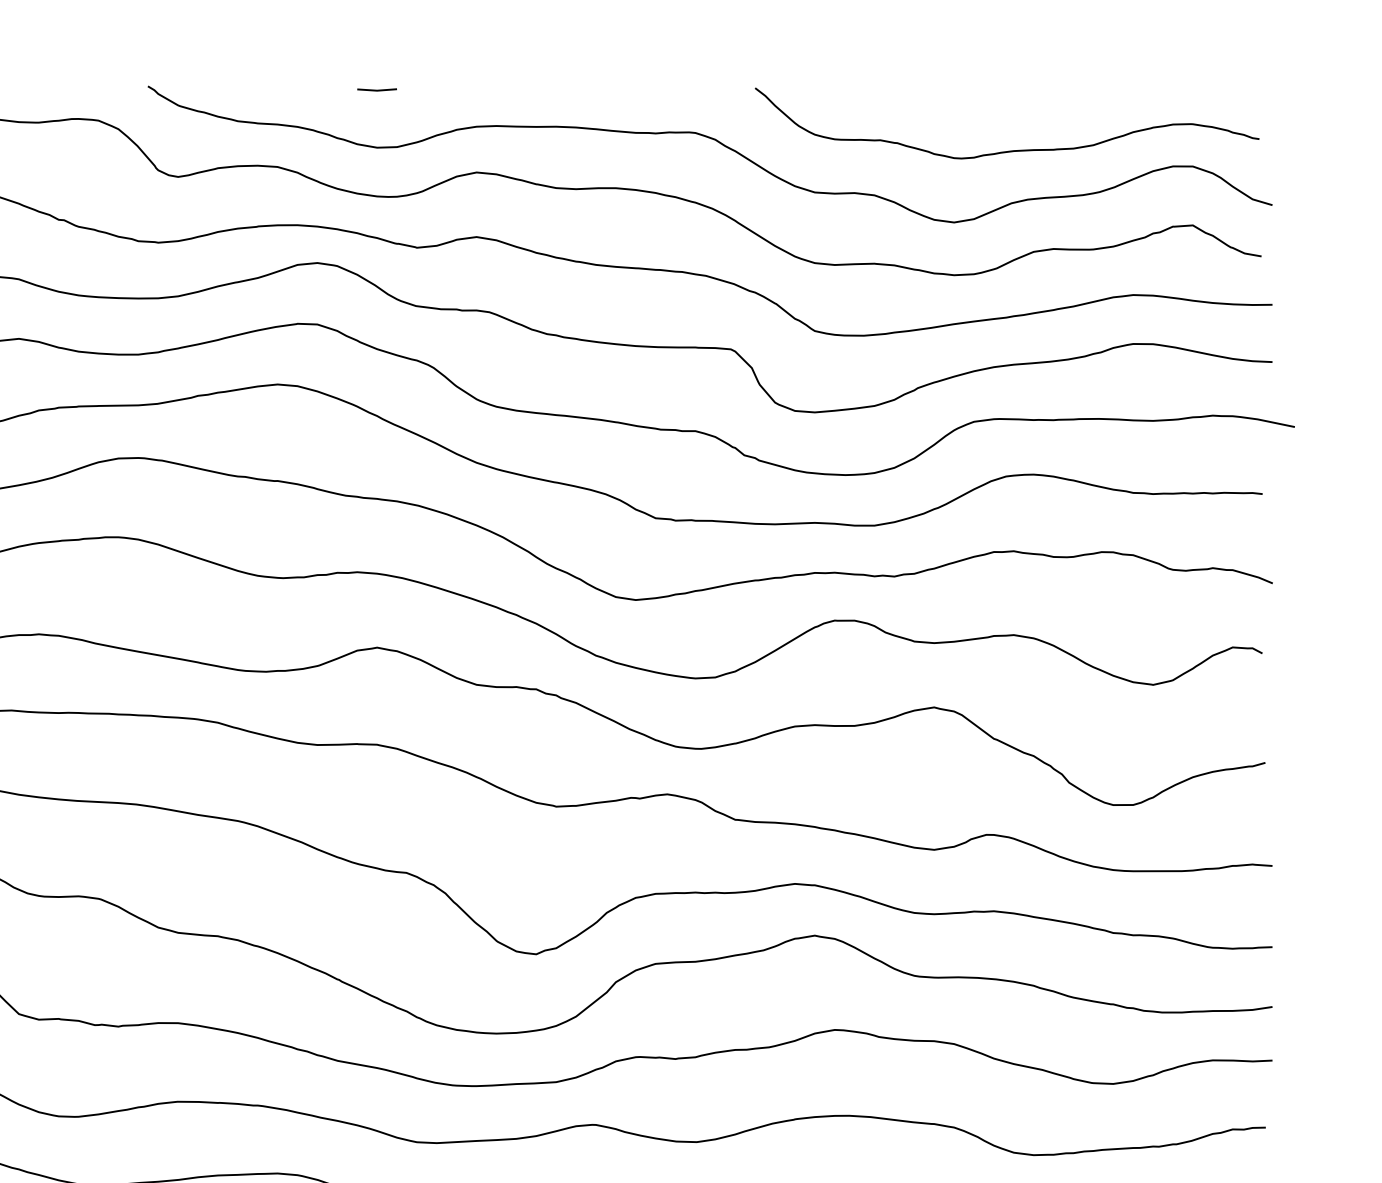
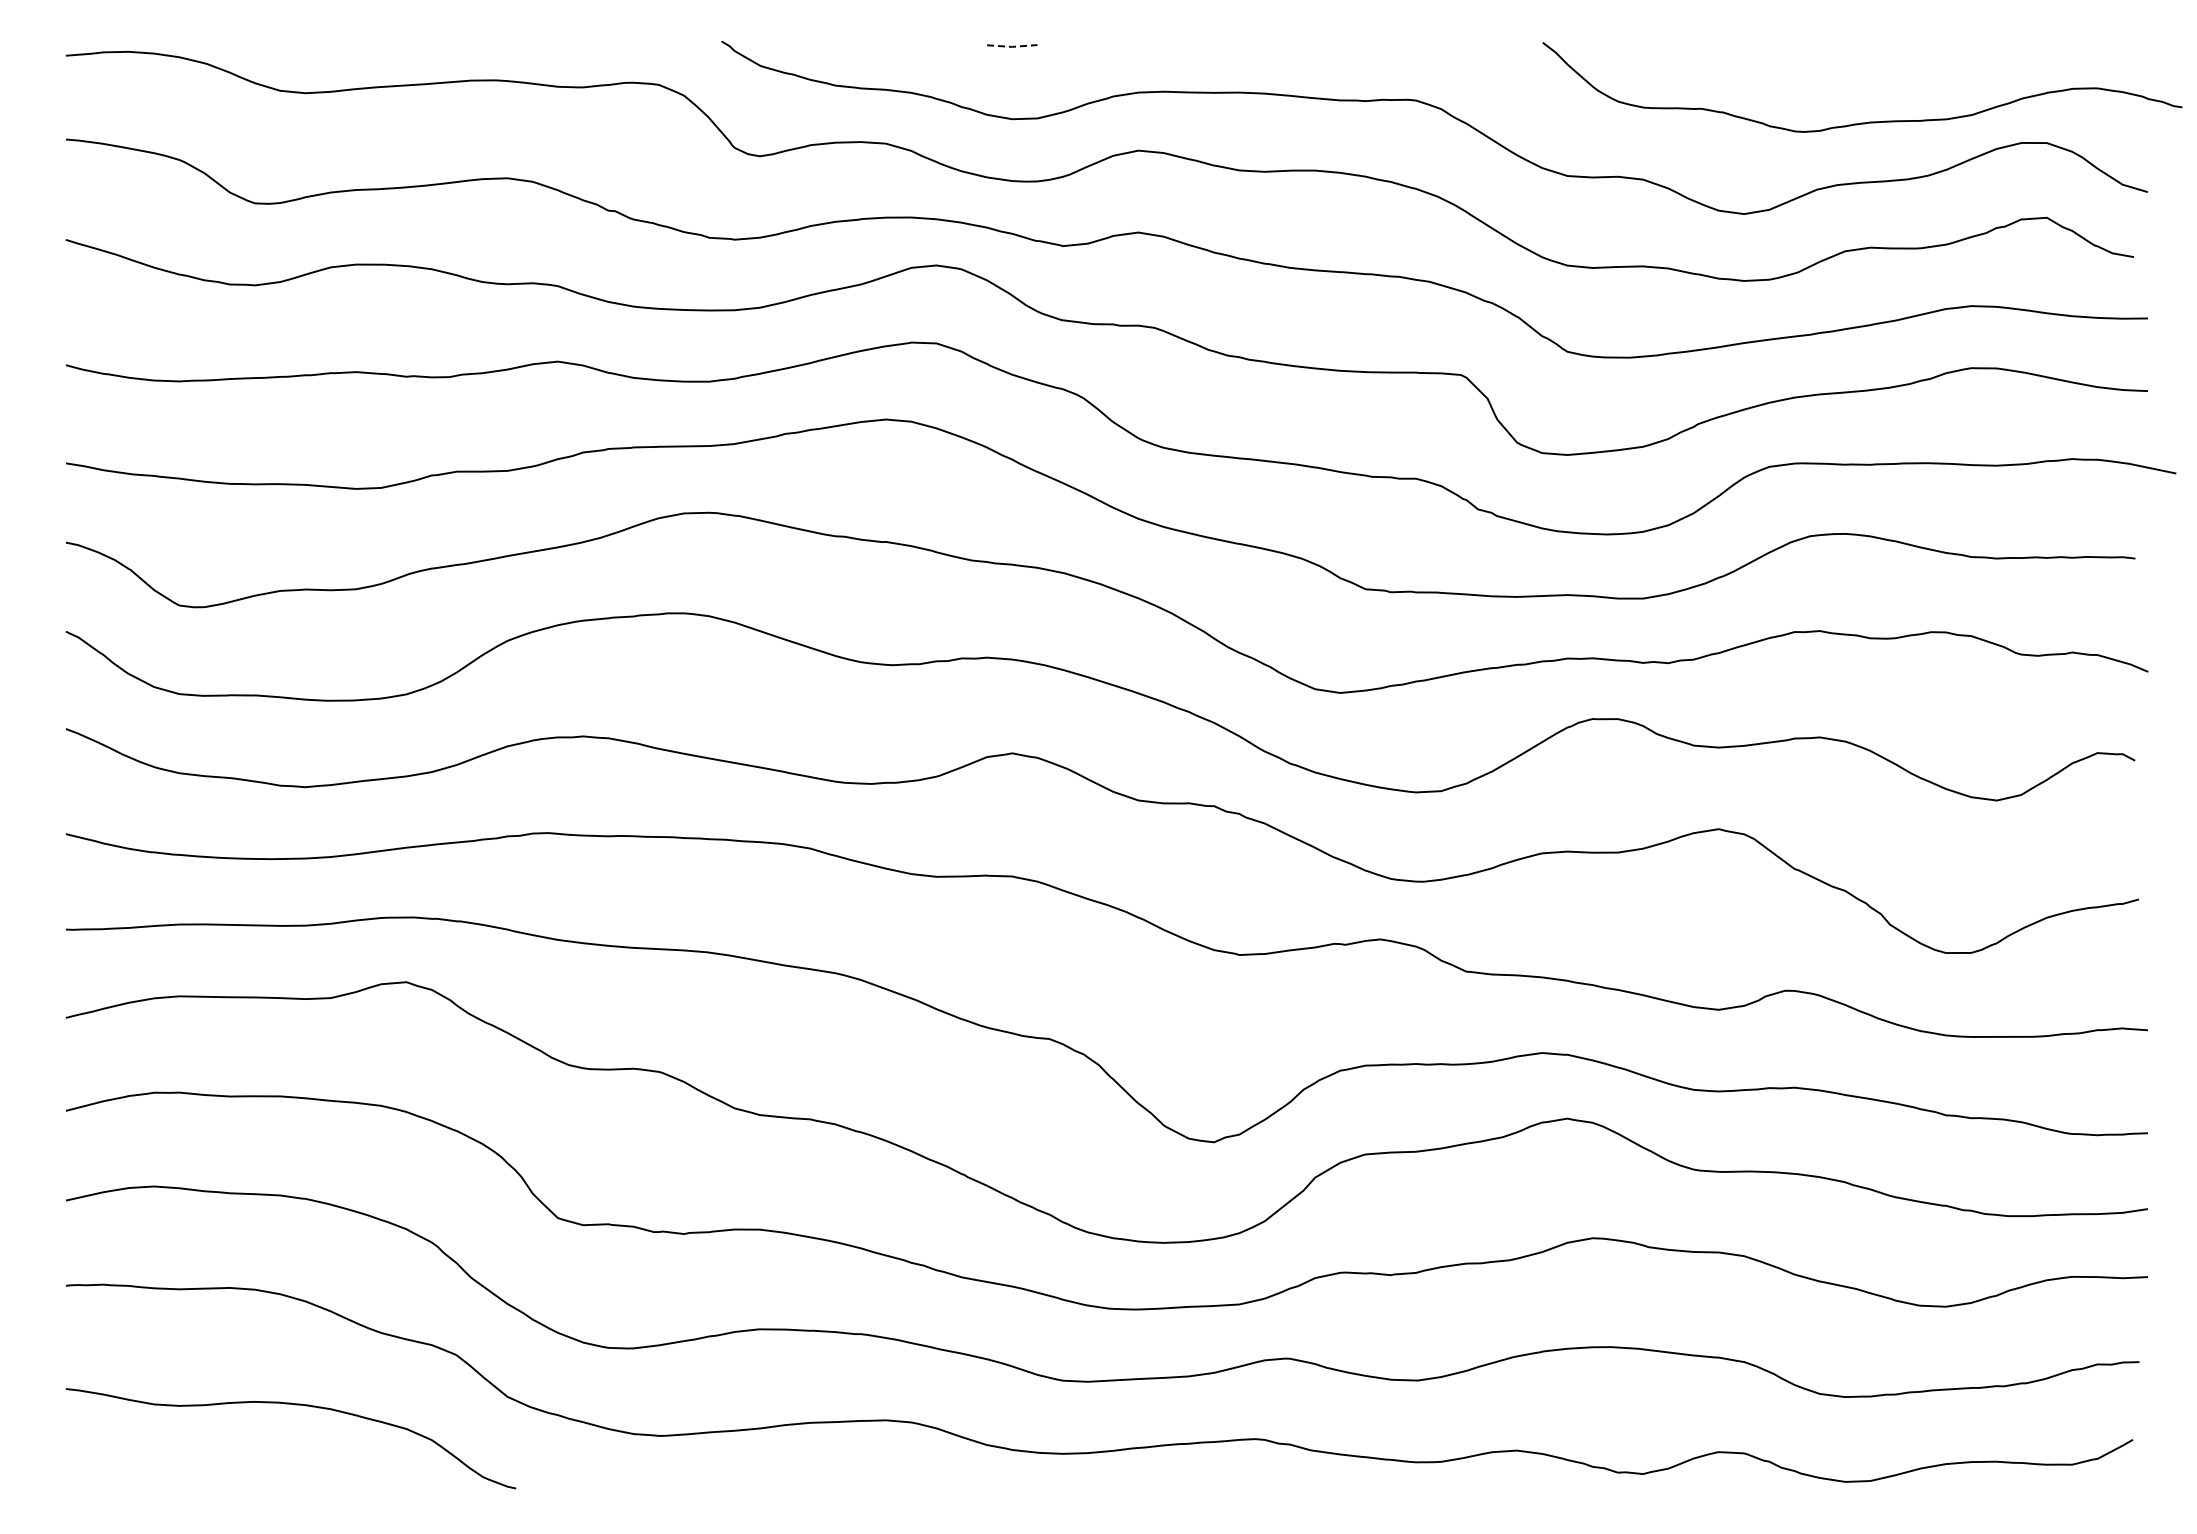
line: (377, 90) -> (1012, 46), solid -> dashed
curve: (1011, 150) -> (1868, 121), moved

